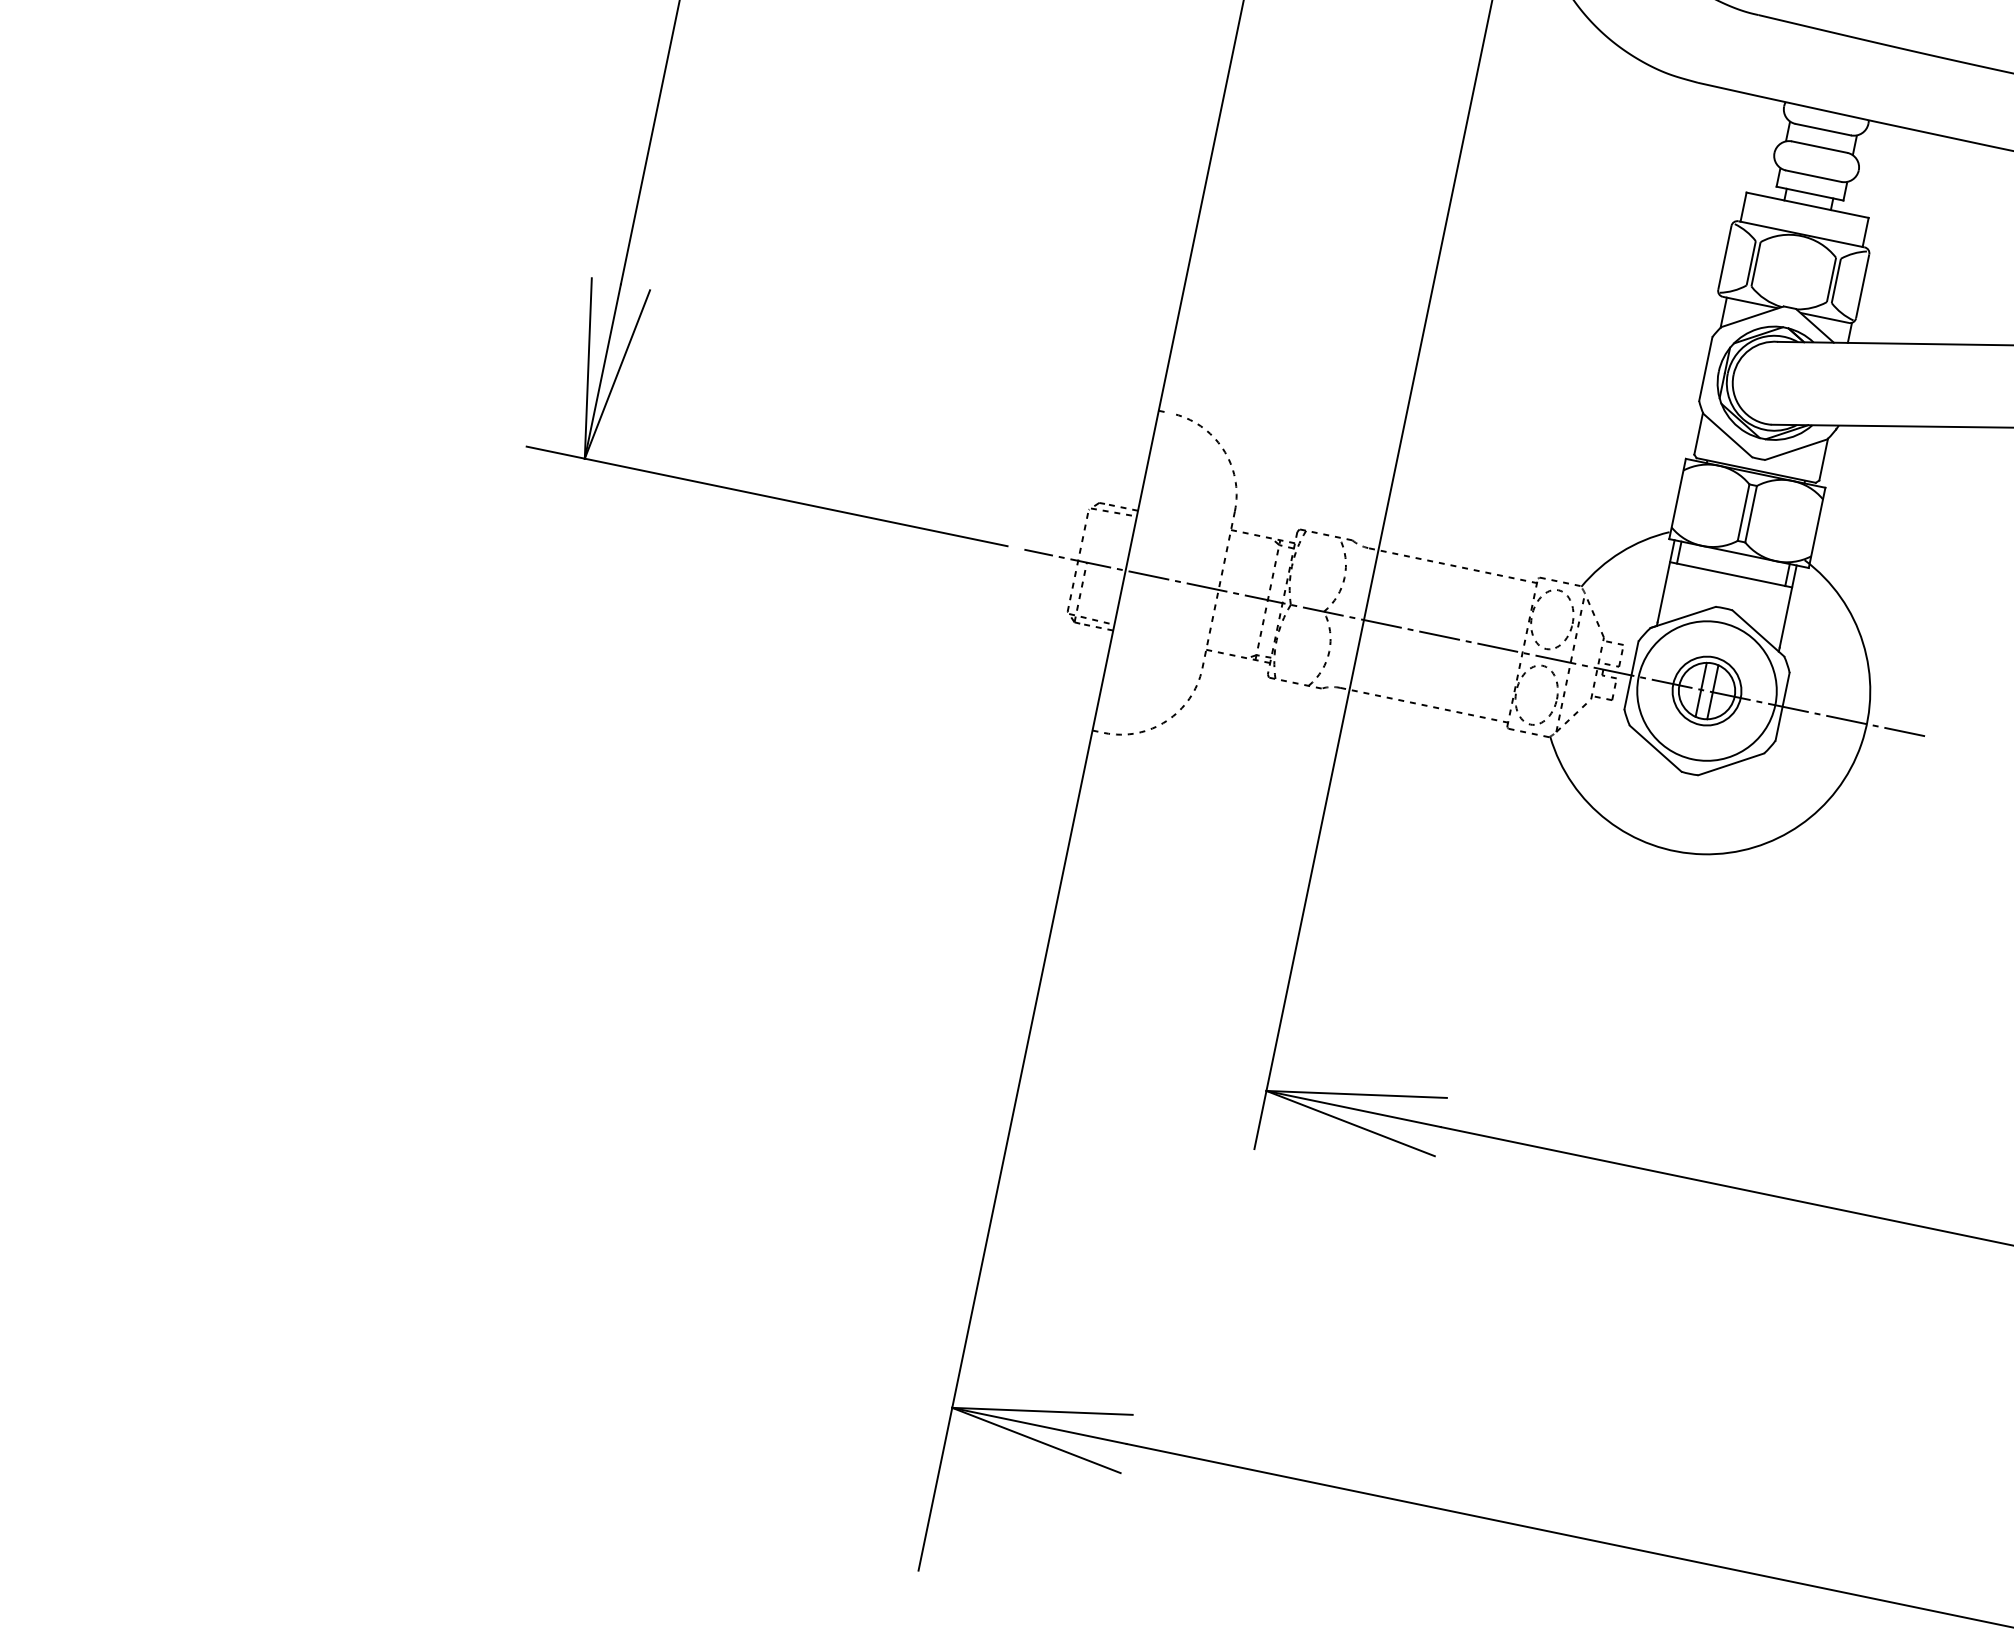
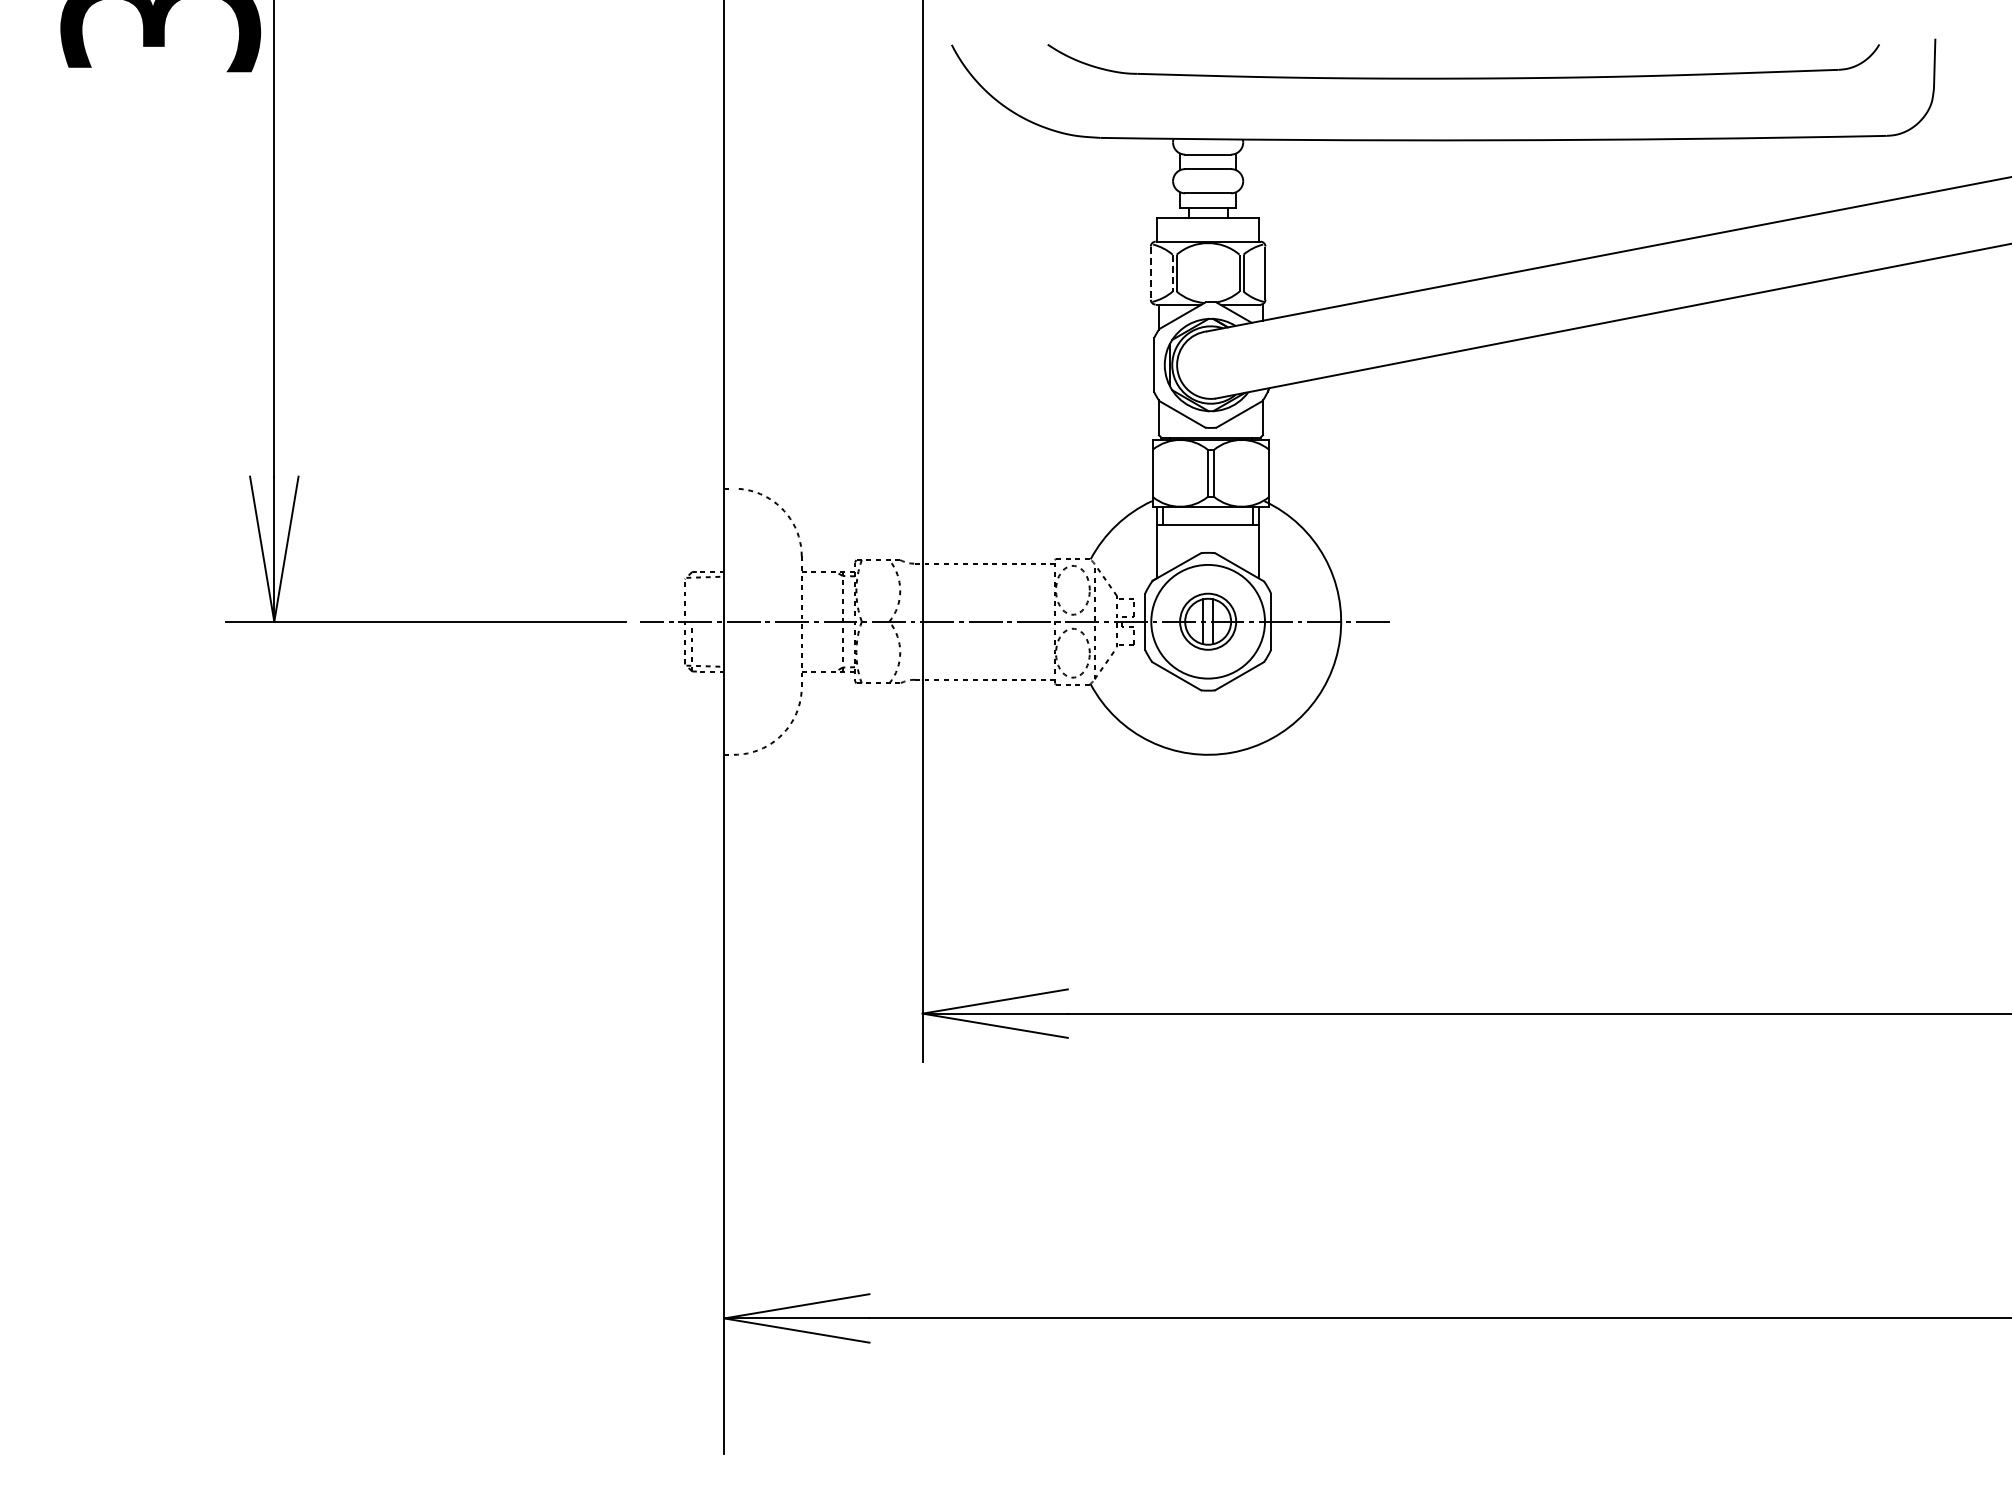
line: (1724, 258) -> (1150, 273), solid -> dashed
line: (1750, 263) -> (1172, 273), solid -> dashed

